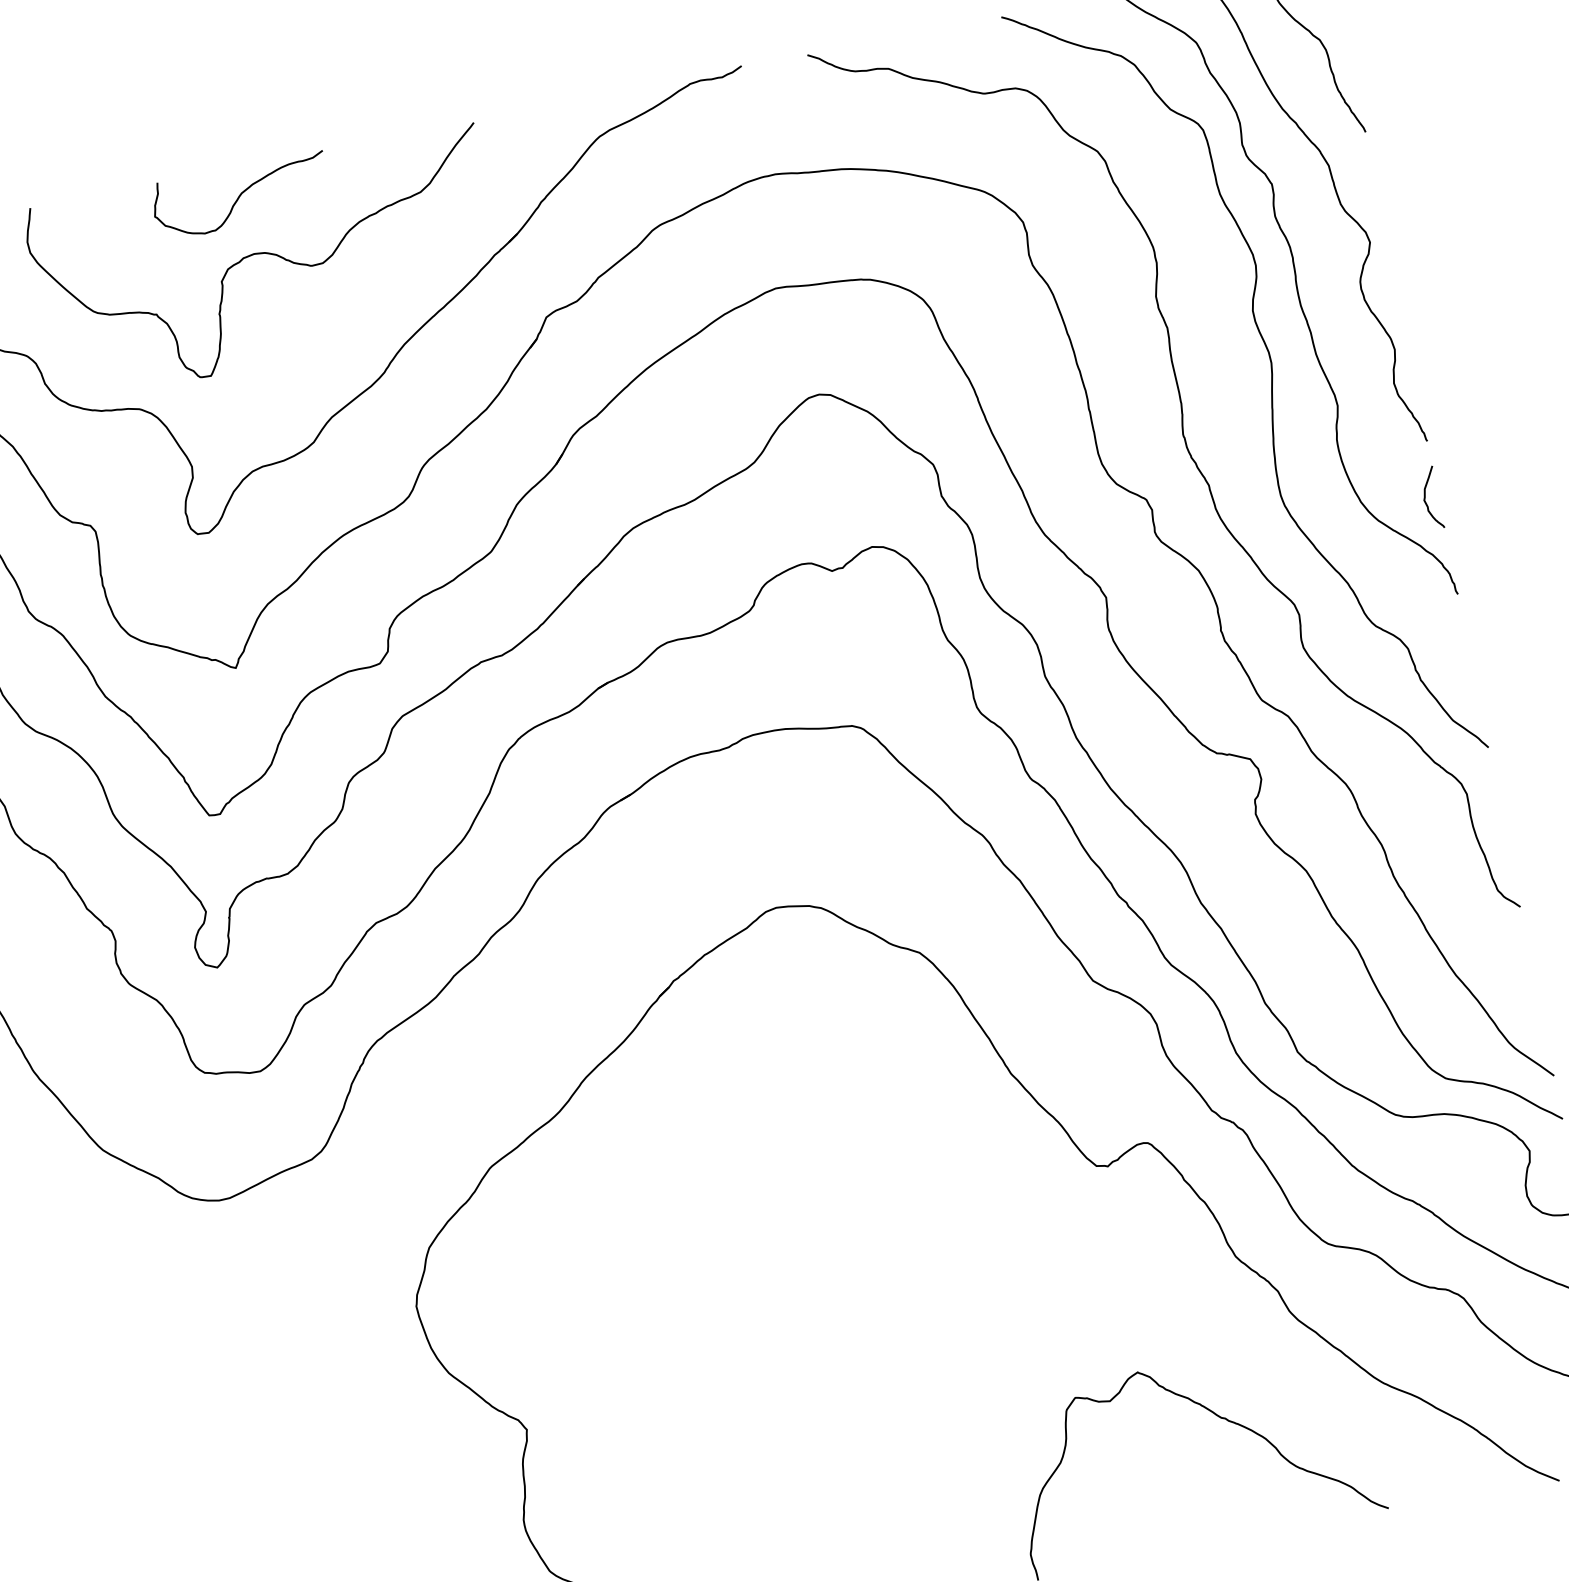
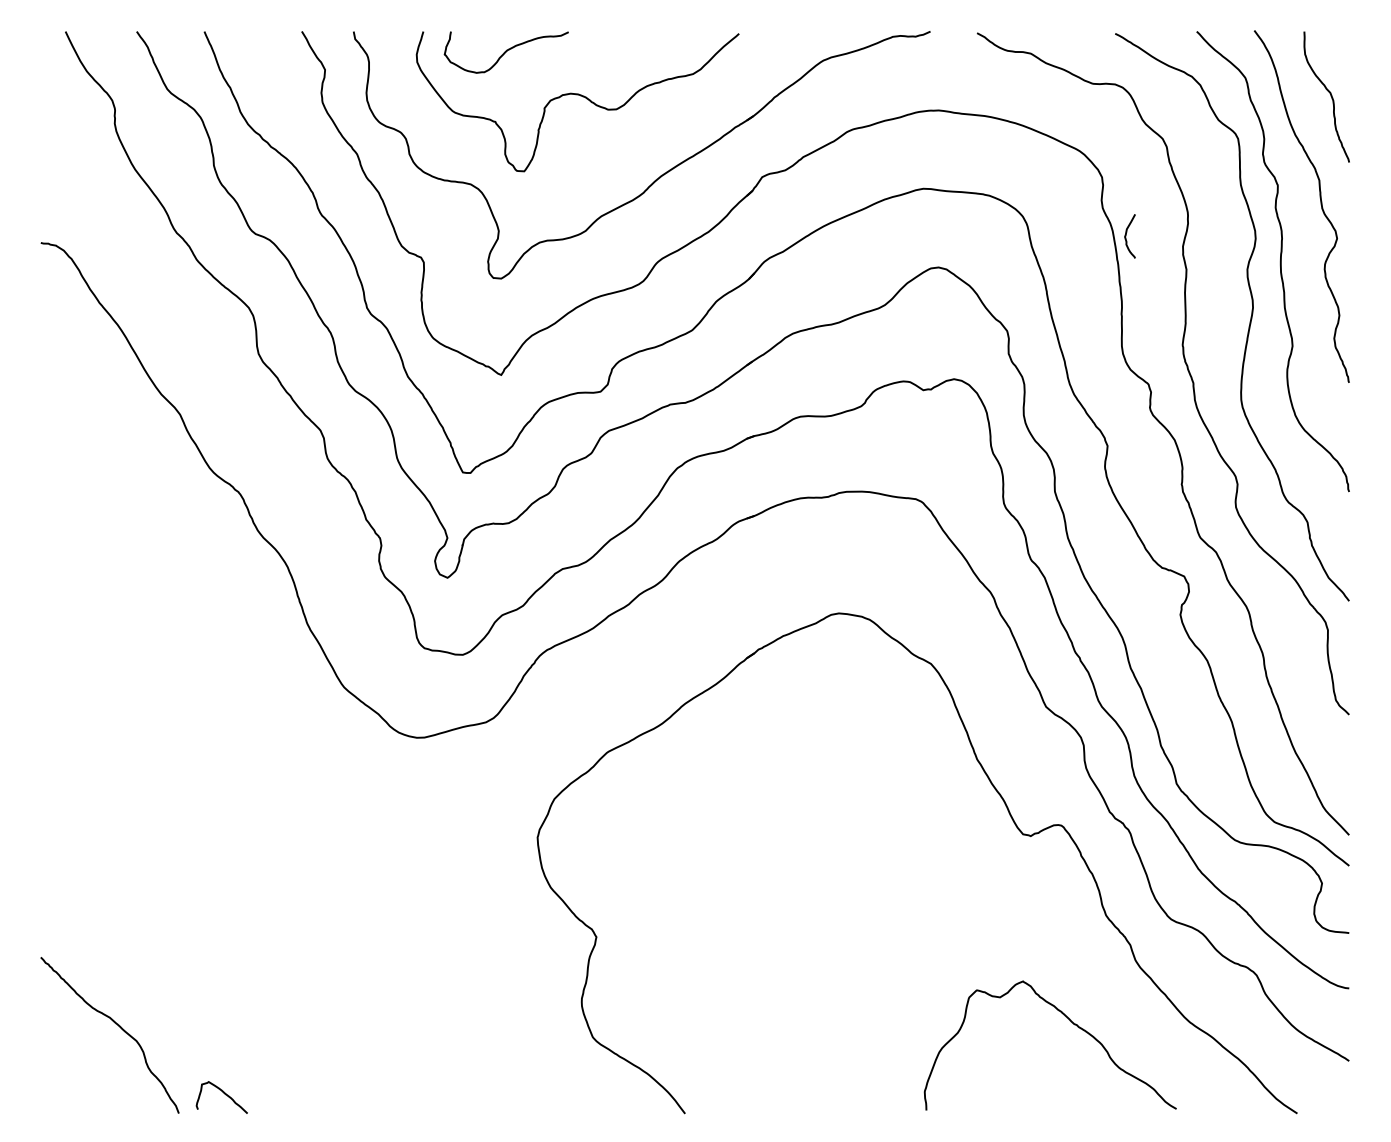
curve: (239, 196) -> (505, 52), moved
curve: (1426, 499) -> (1126, 236), moved

